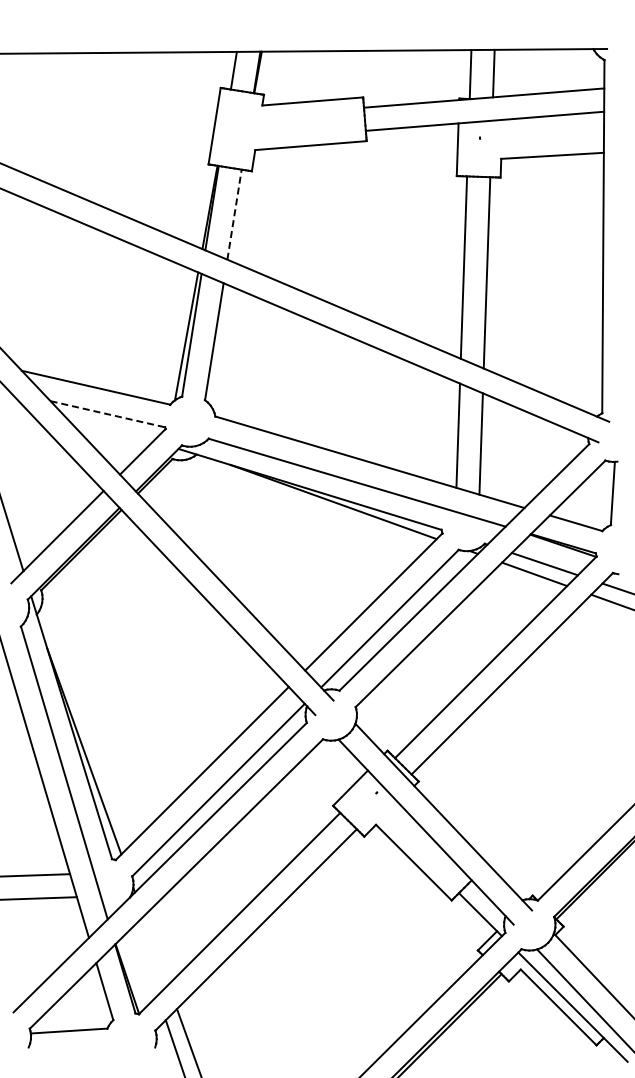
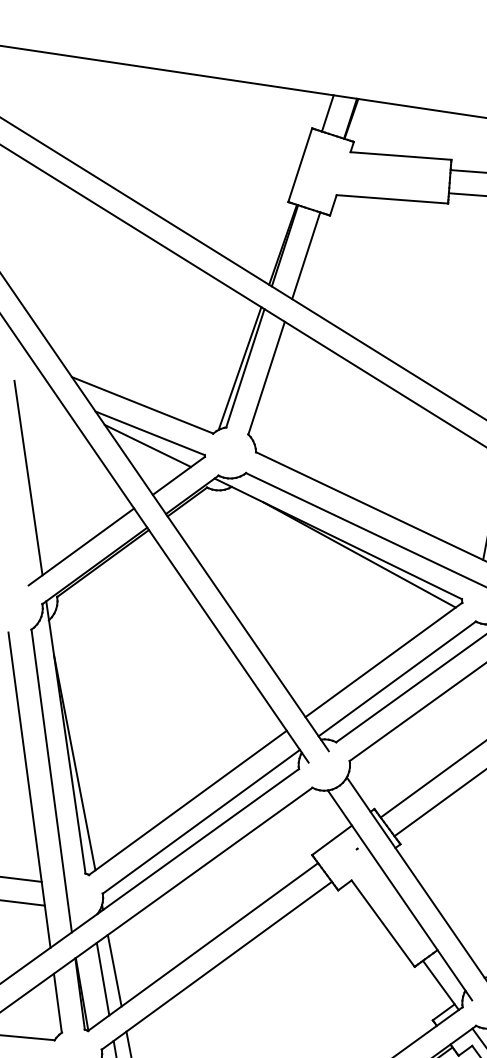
line: (234, 214) -> (306, 255), dashed -> solid
line: (107, 414) -> (149, 433), dashed -> solid
line: (107, 427) -> (147, 446), added
line: (155, 950) -> (114, 970), added
line: (145, 960) -> (102, 978), added

